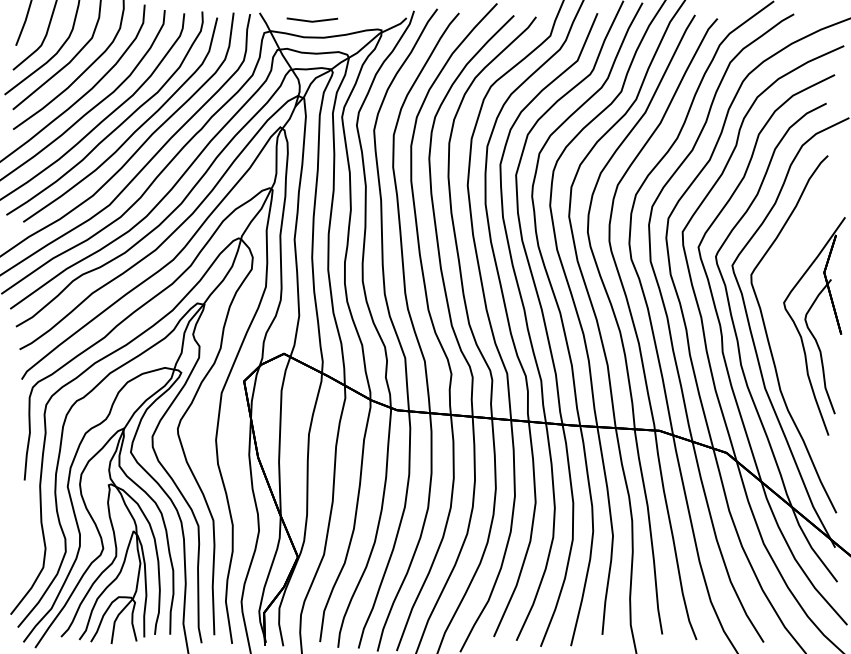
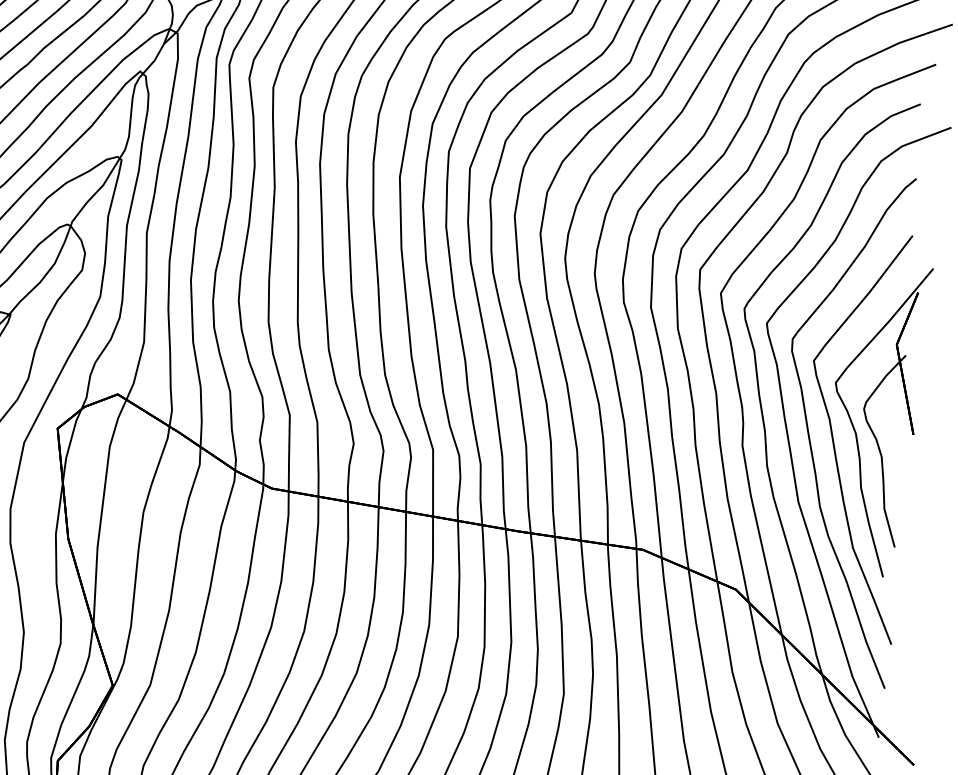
curve: (786, 342) -> (834, 439), added

